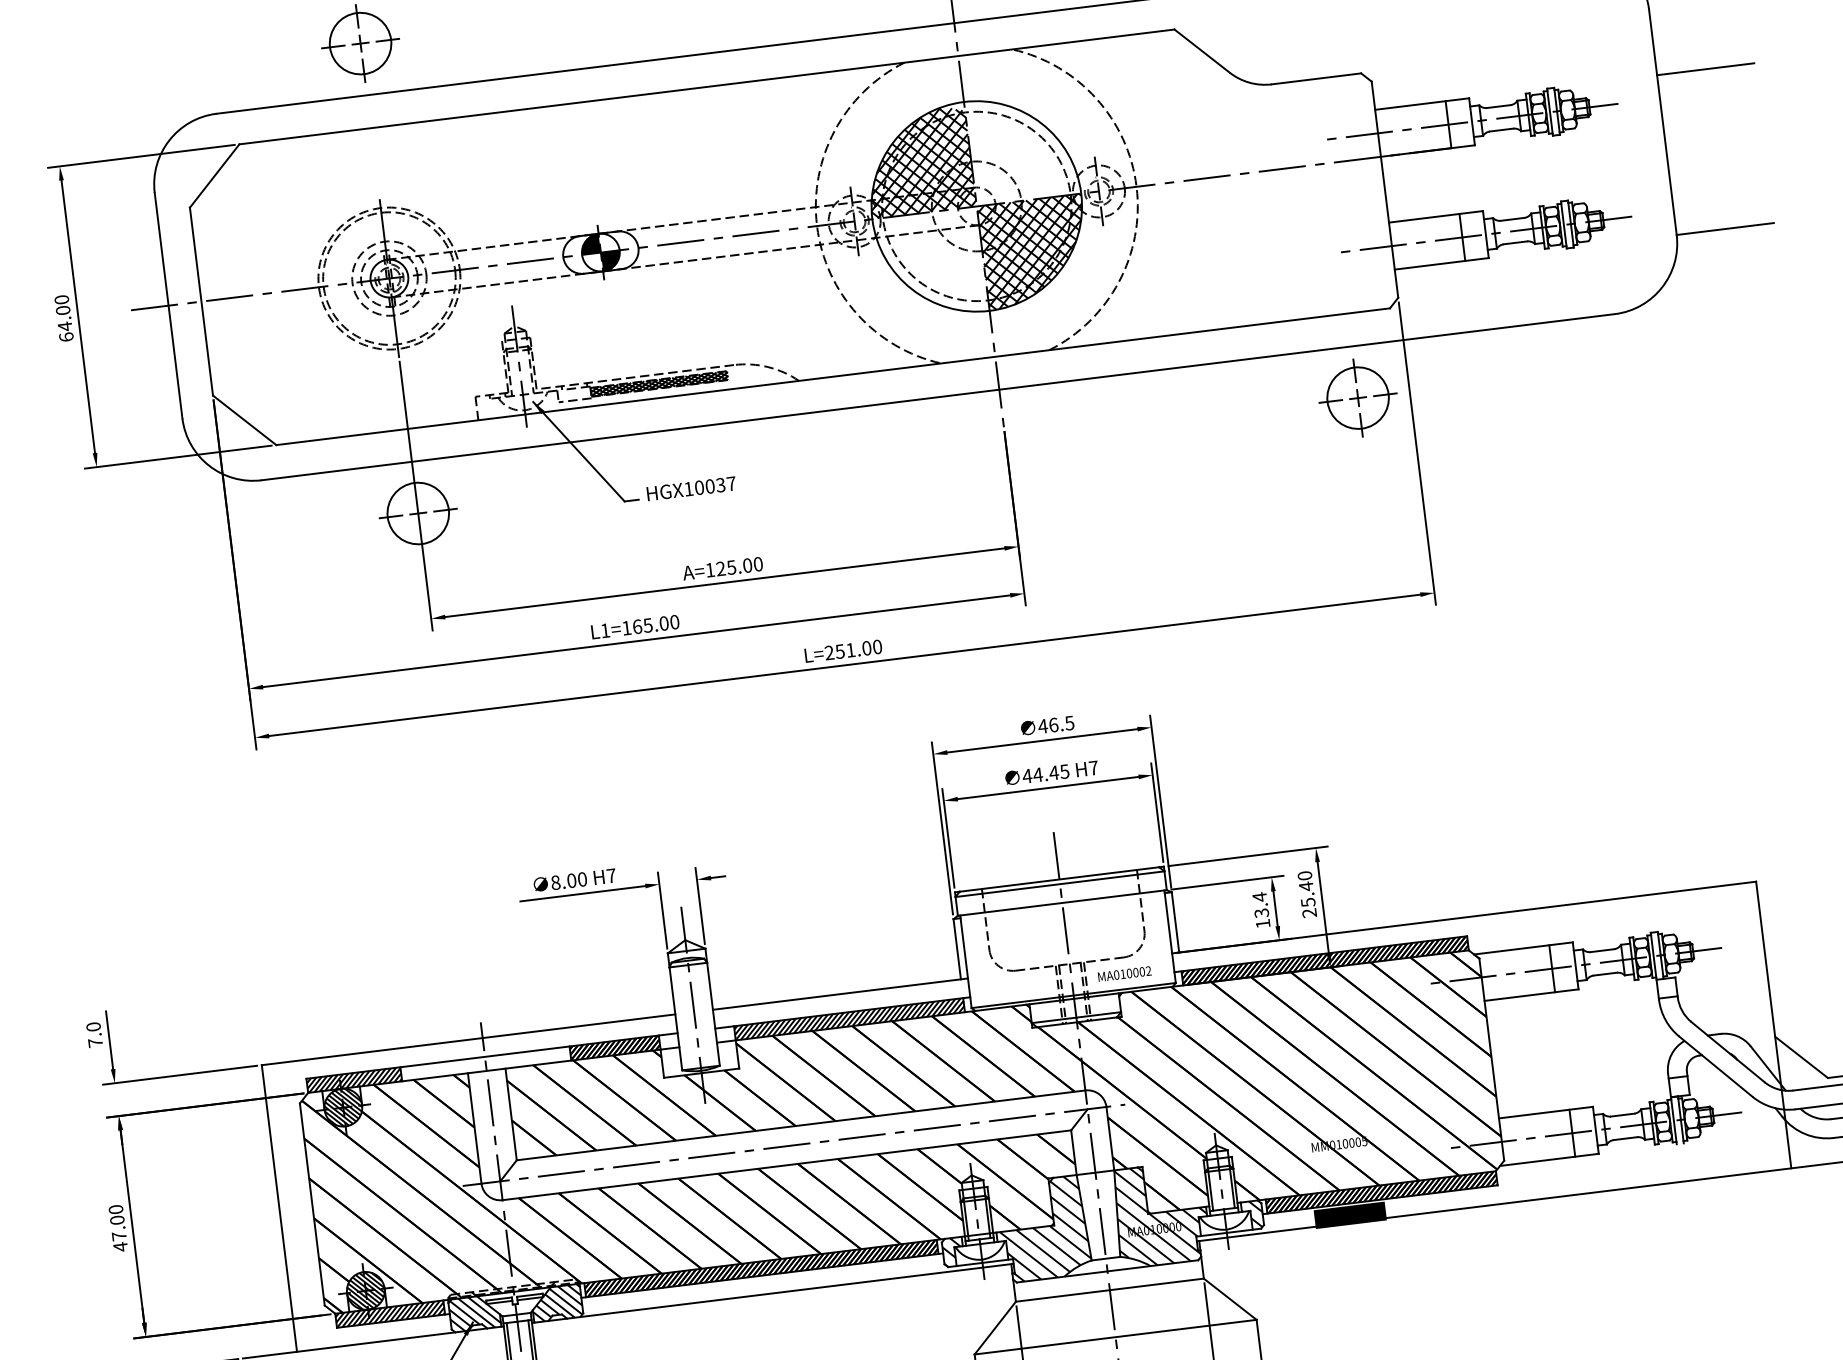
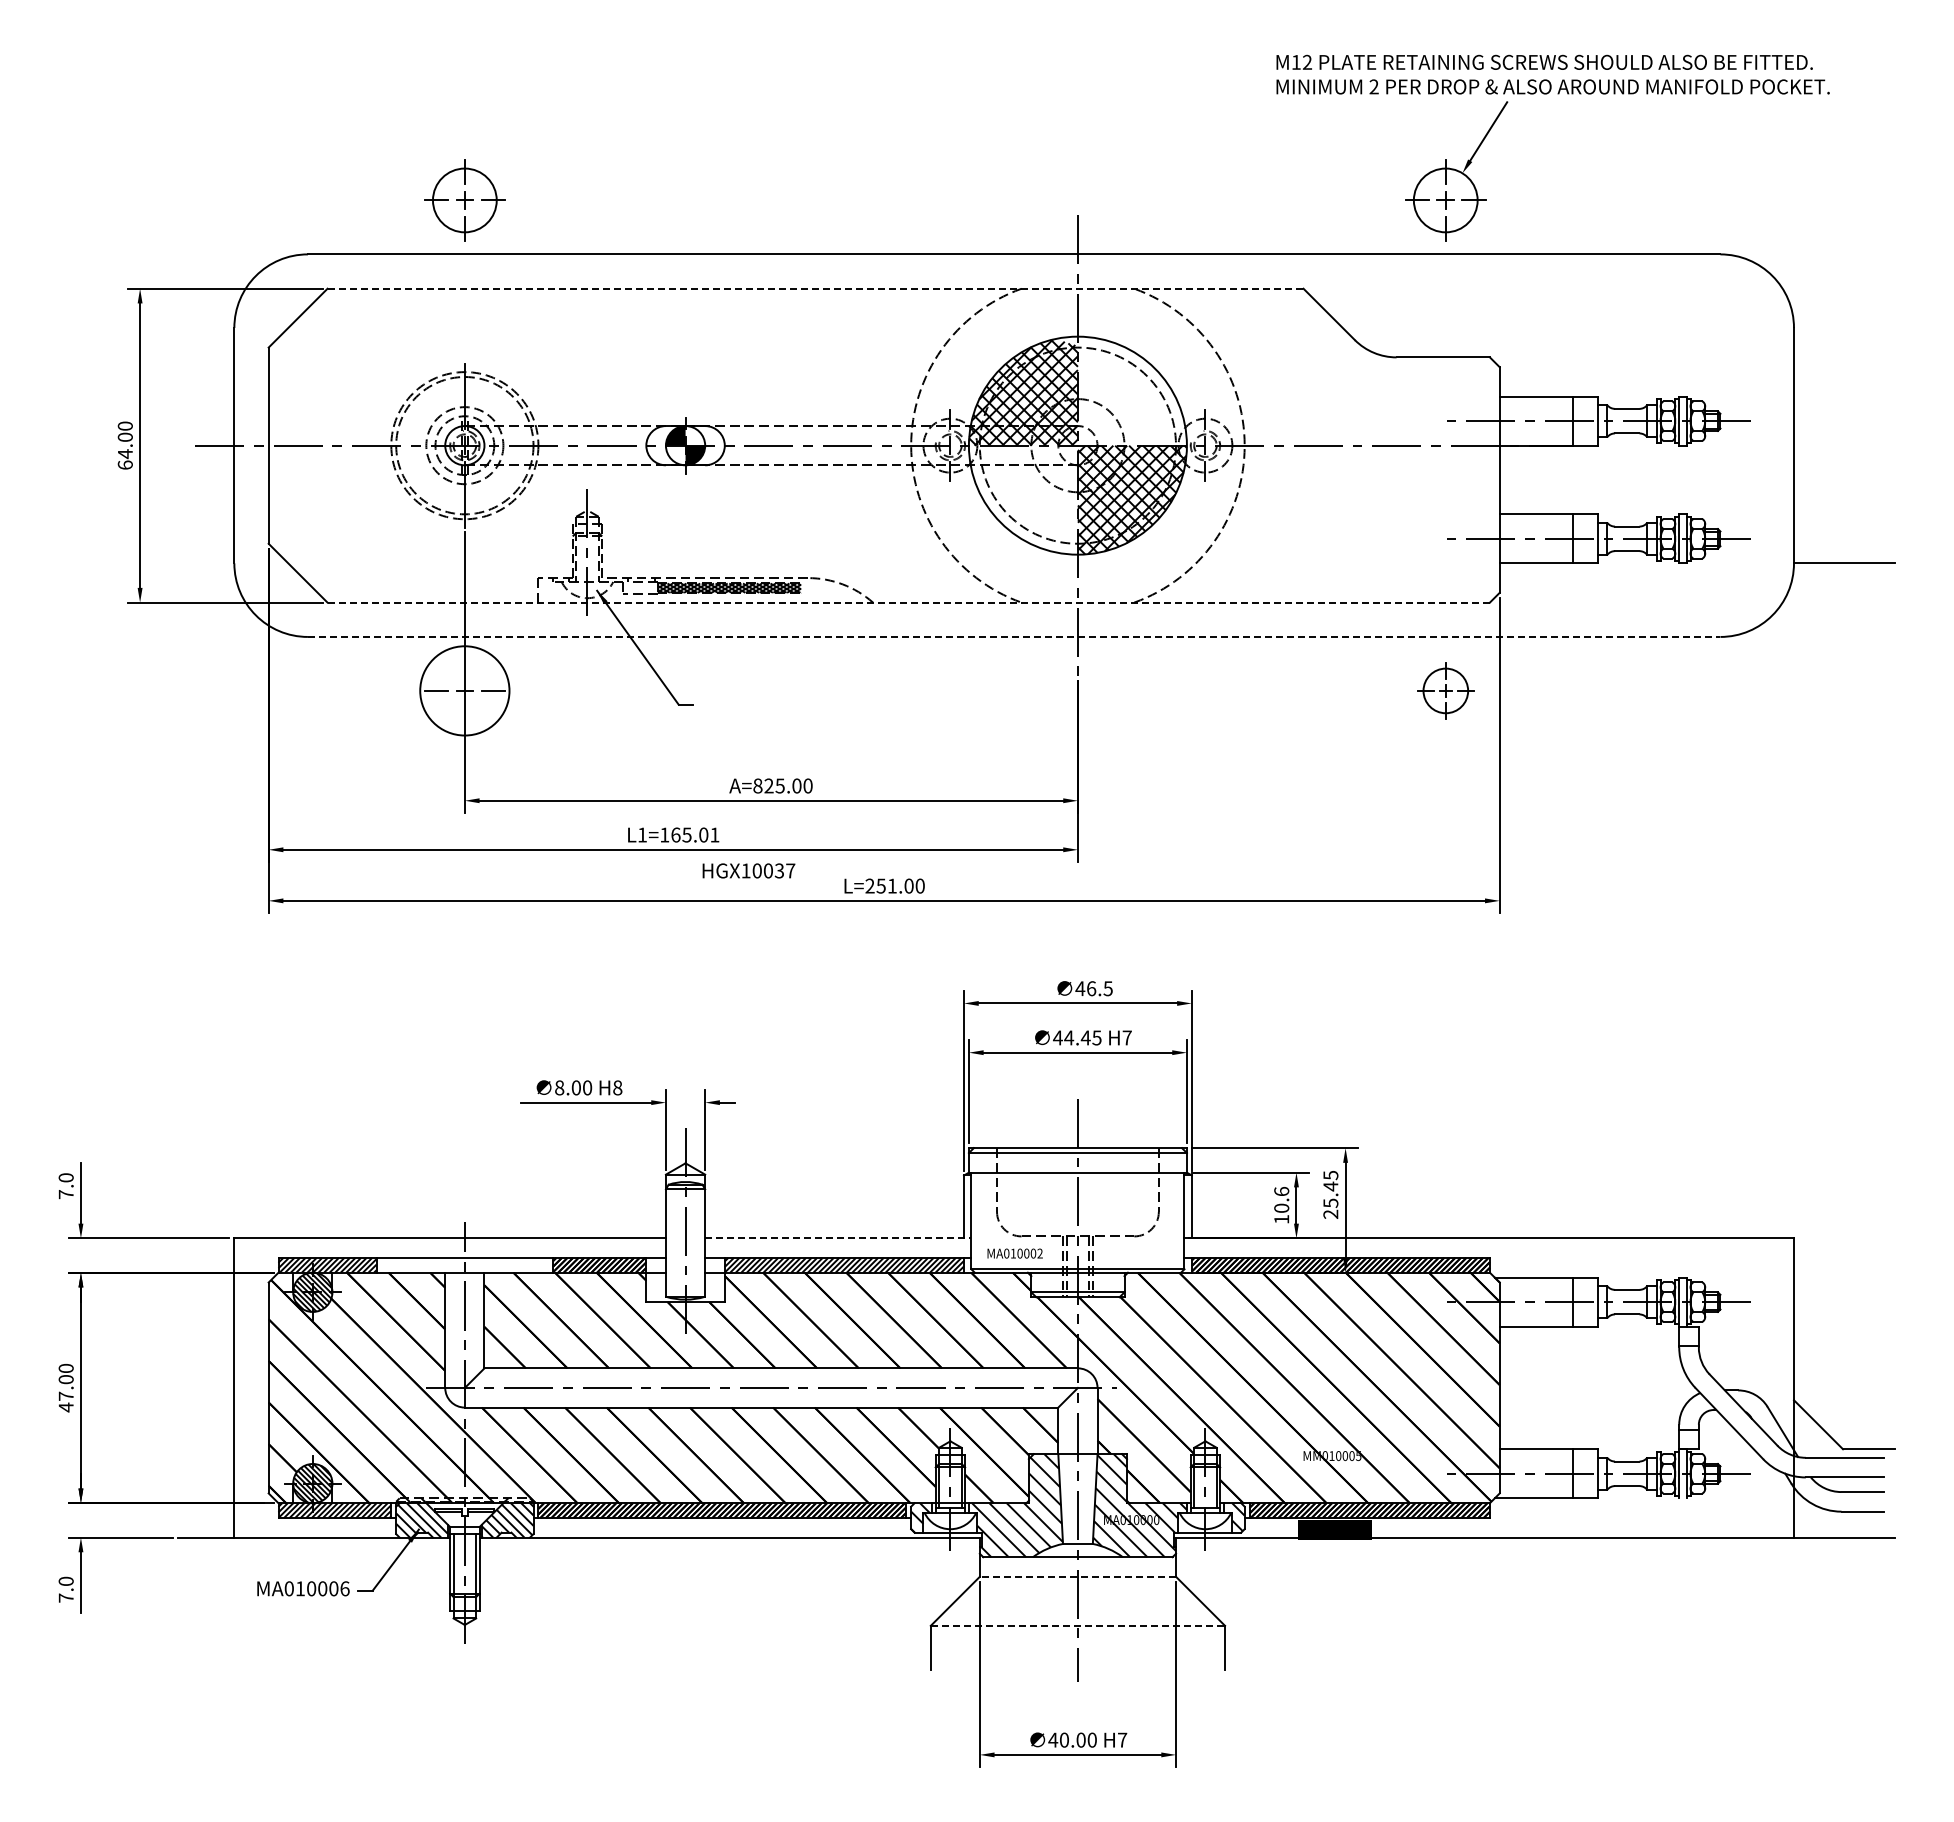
line: (1705, 69) -> (1844, 396), removed
line: (706, 86) -> (815, 288), solid -> dashed
line: (833, 376) -> (909, 602), solid -> dashed
line: (938, 396) -> (1014, 636), solid -> dashed
part: (1357, 397) -> (1445, 690), size x0.7
text: (691, 488) -> (748, 870), moved
circle: (417, 513) -> (464, 690), size x1.4
text: (709, 569) -> (757, 785), A=125.00 -> A=825.00
text: (674, 621) -> (714, 834), L1=165.00 -> L1=165.01
text: (611, 875) -> (617, 1087), H7 -> H8
text: (1304, 875) -> (1330, 1175), 25.40 -> 25.45
text: (1260, 904) -> (1281, 1199), 13.4 -> 10.6
text: (1124, 974) -> (1014, 1253), moved
line: (840, 994) -> (838, 1238), solid -> dashed
line: (1109, 1289) -> (1077, 1576), solid -> dashed
line: (1116, 1336) -> (1078, 1625), solid -> dashed

